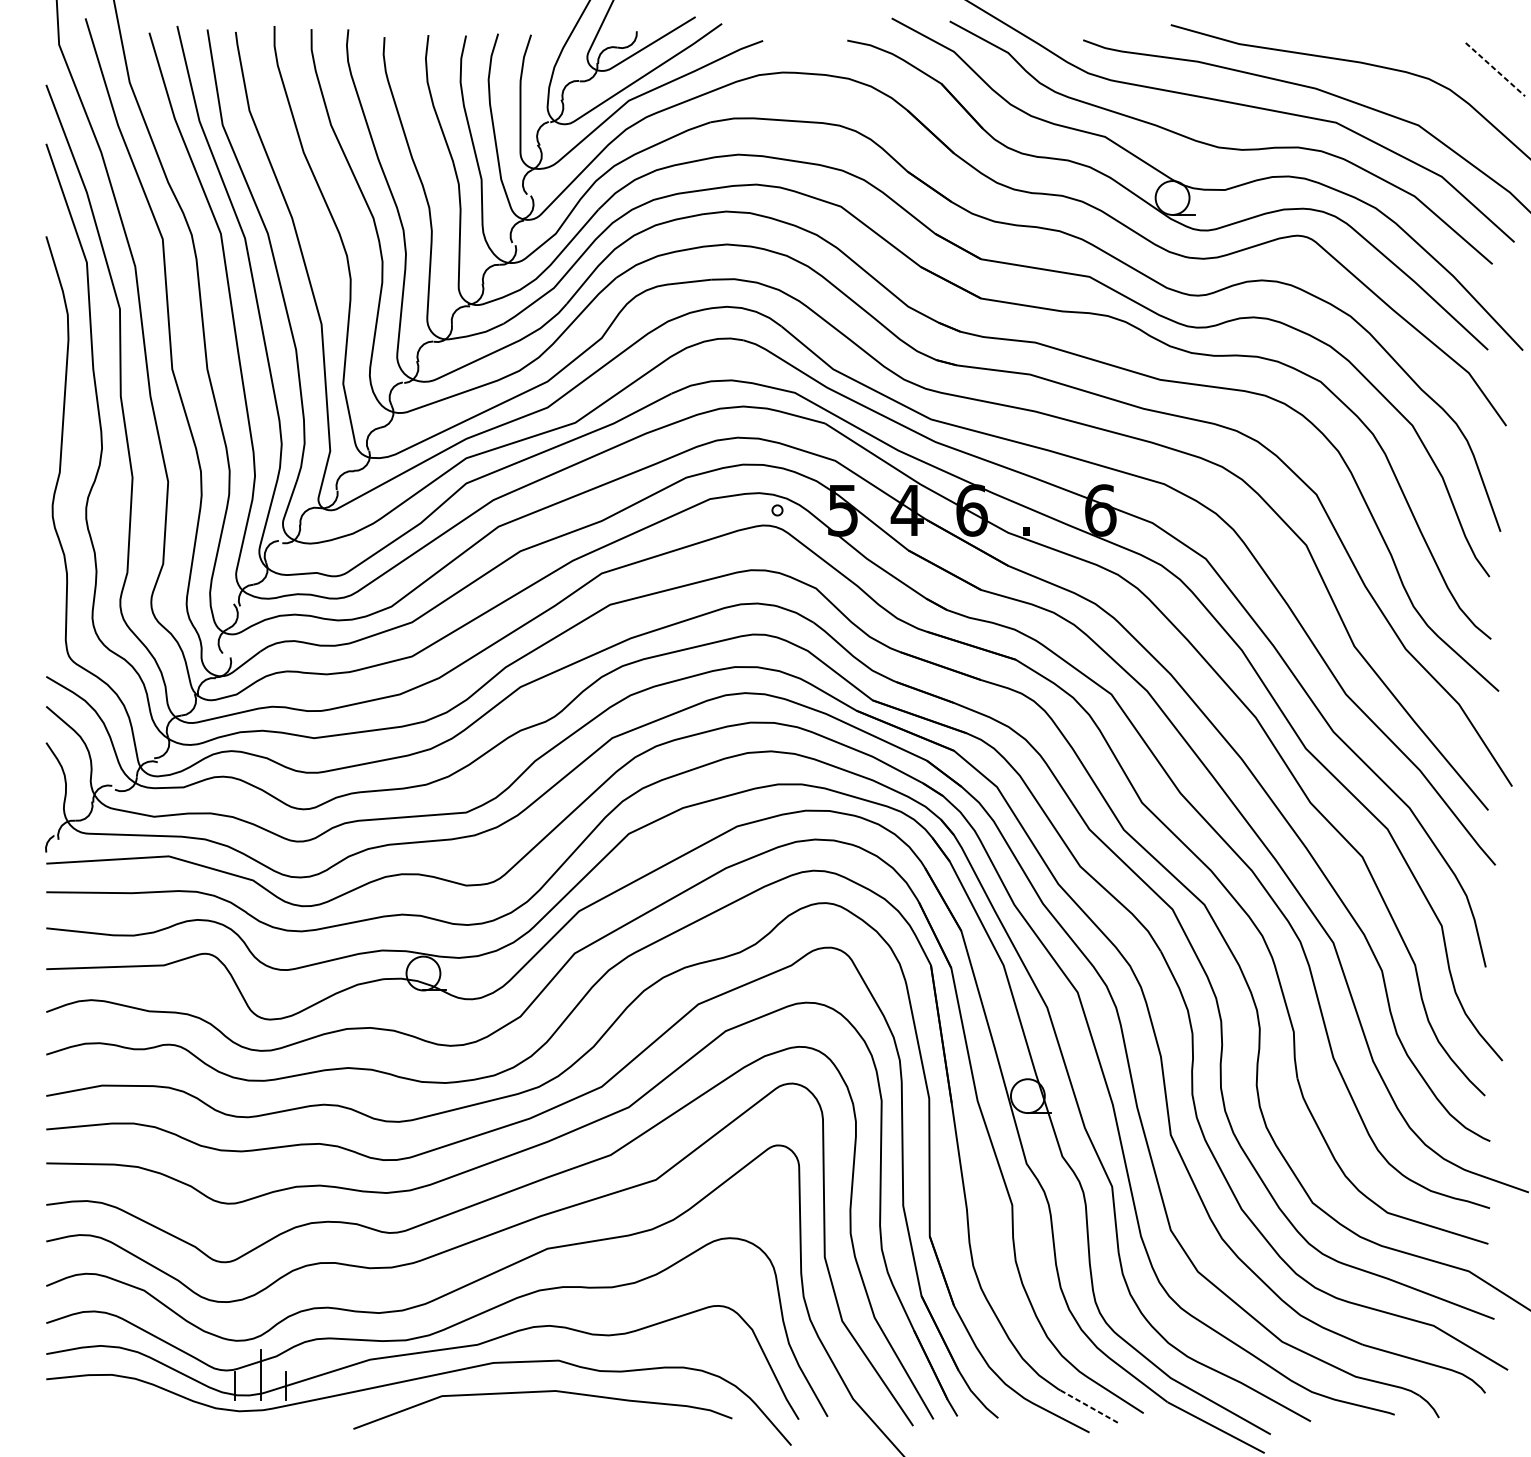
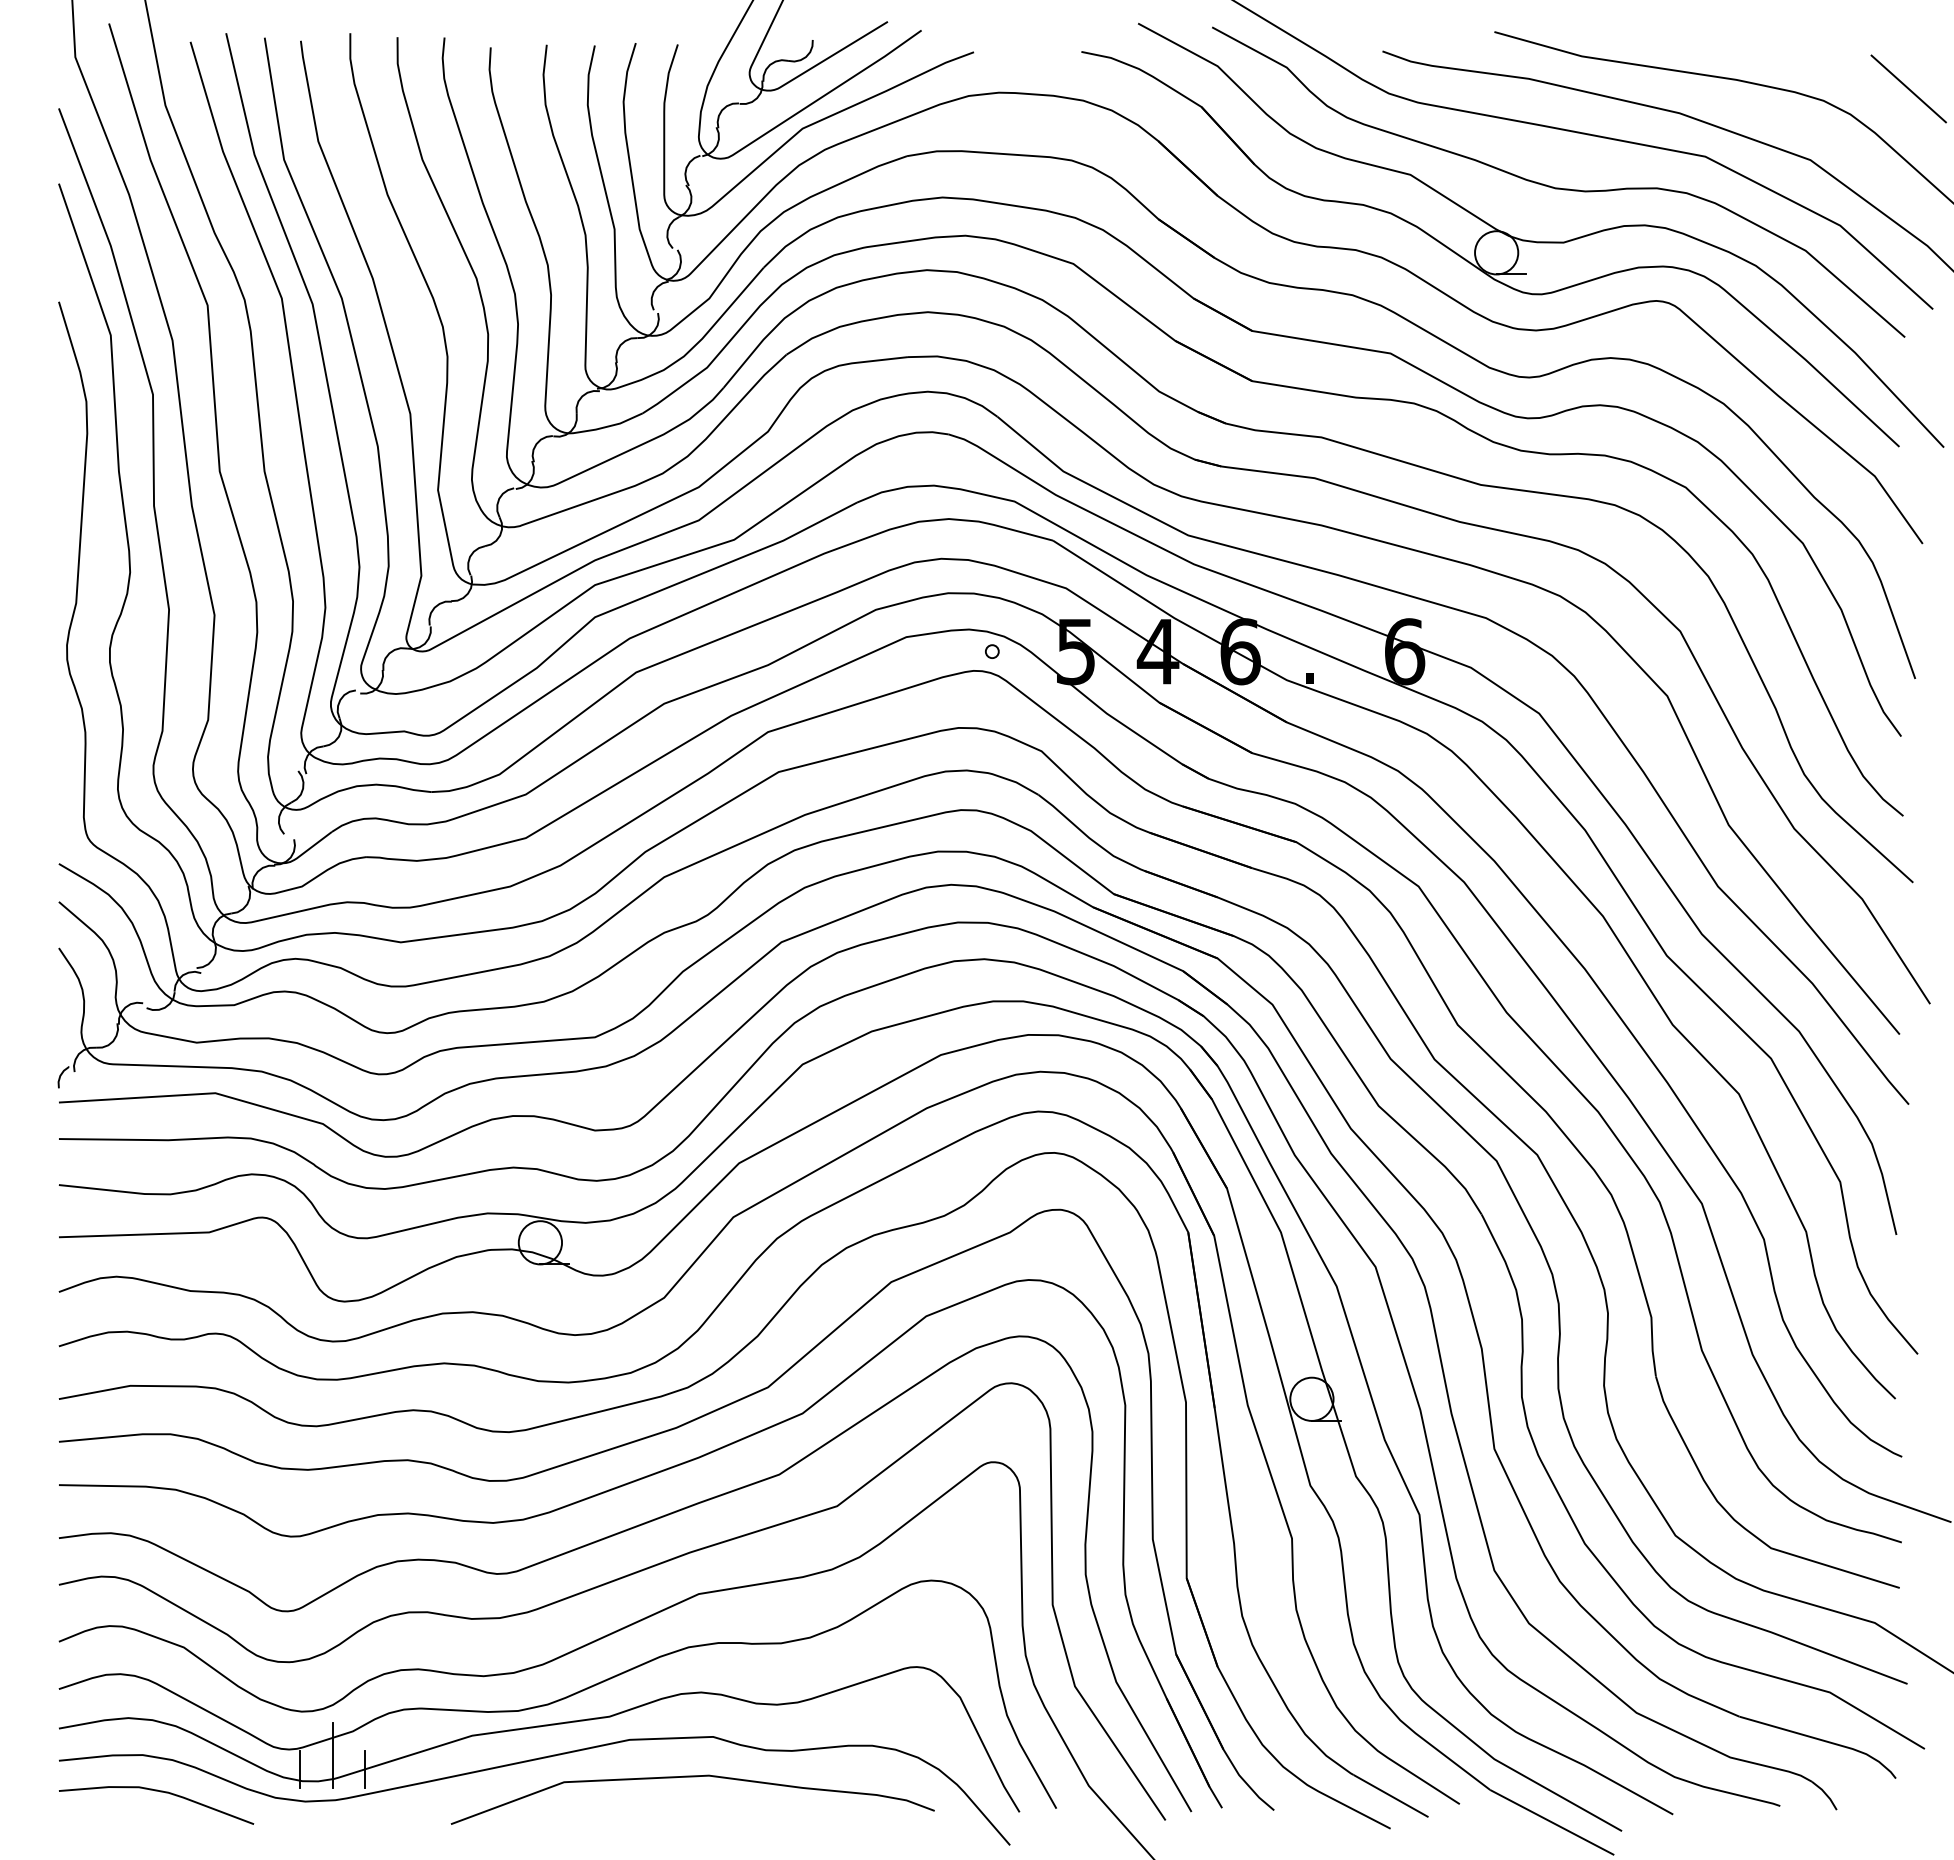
line: (1495, 69) -> (1908, 88), dashed -> solid
curve: (125, 1404) -> (160, 1792), added
line: (1090, 1407) -> (1391, 1796), dashed -> solid

